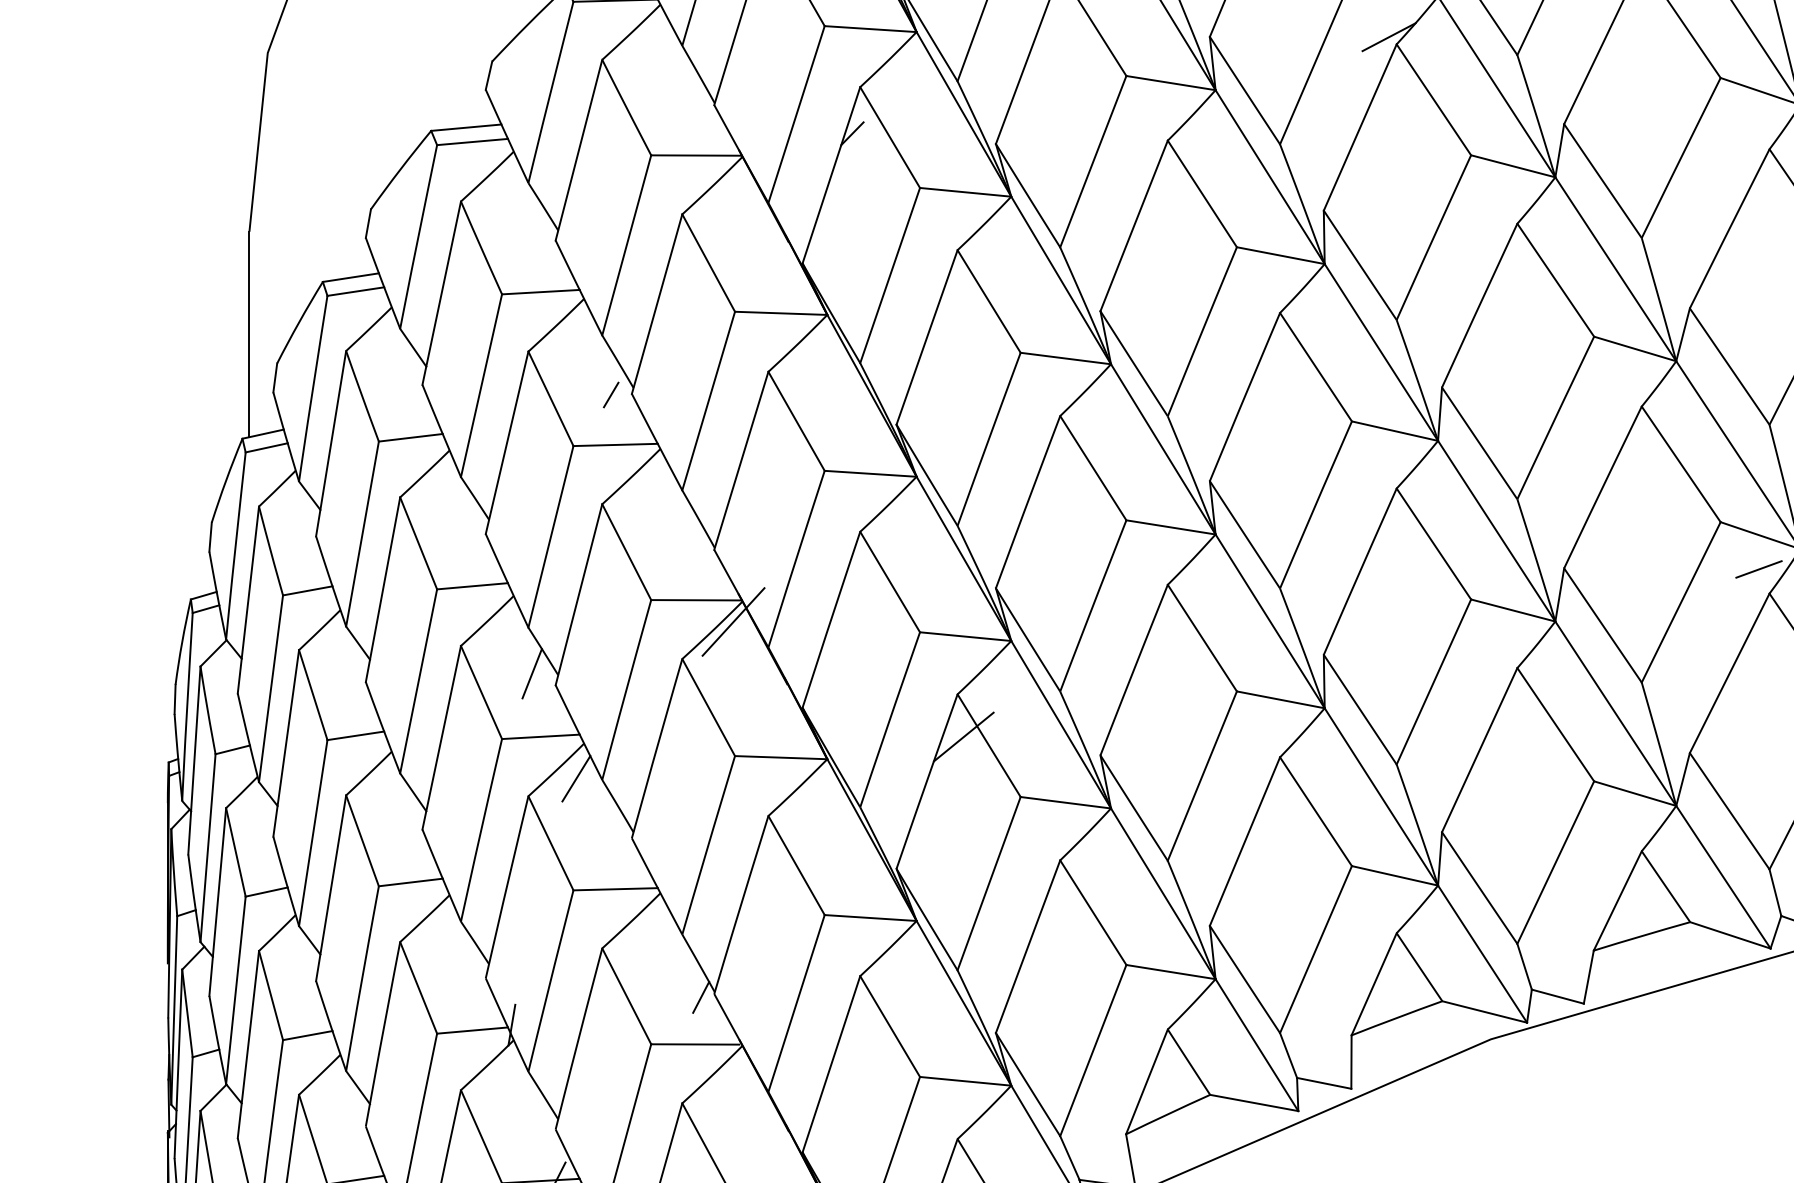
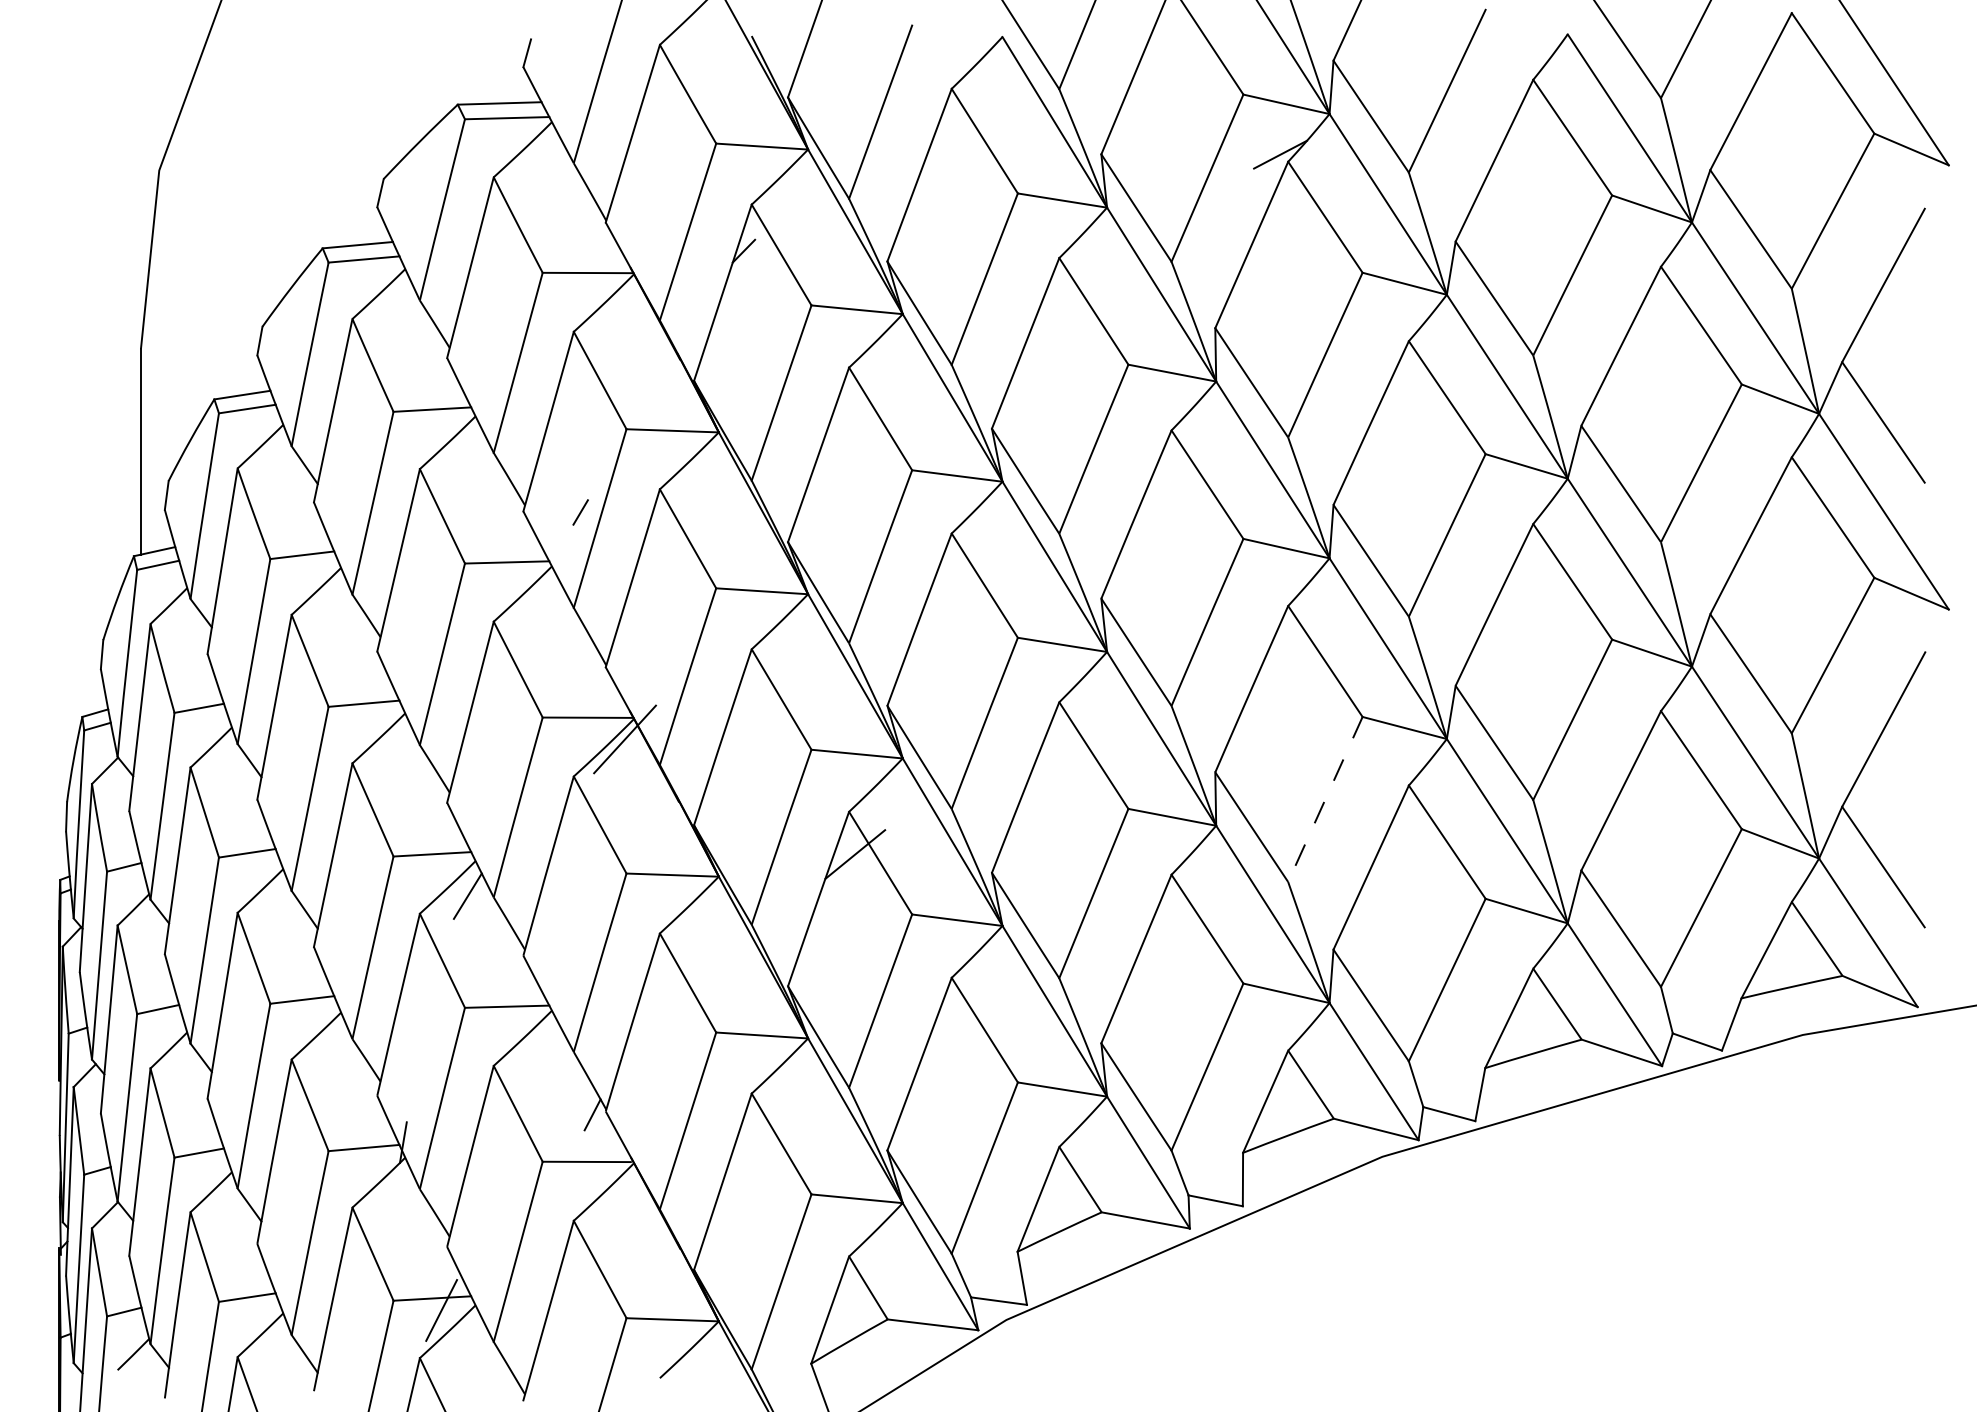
line: (611, 395) -> (580, 512), moved
line: (1759, 569) -> (1650, 686), removed
line: (532, 673) -> (423, 790), removed
line: (1434, 682) -> (1325, 799), solid -> dashed

